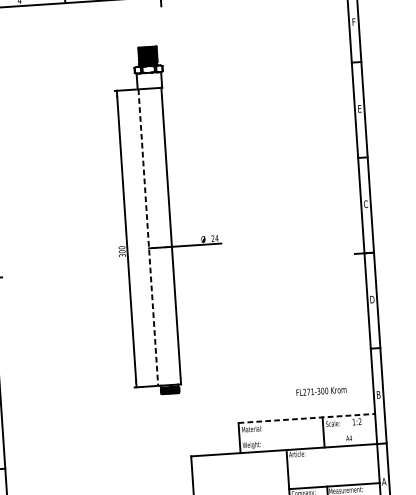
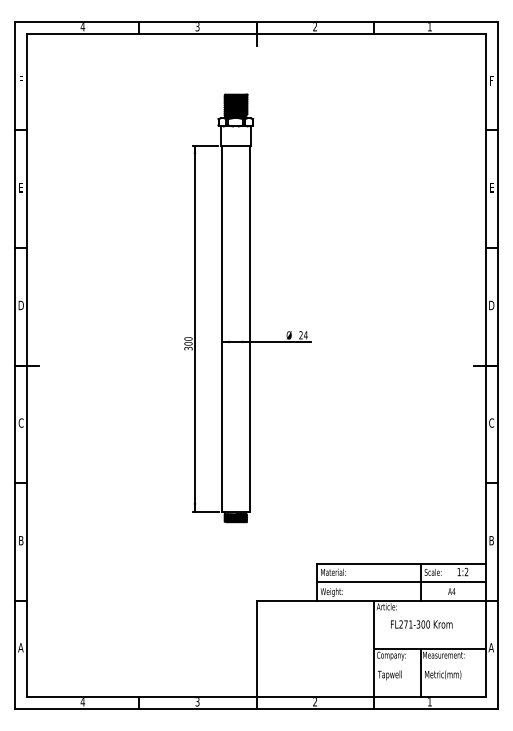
text: (365, 204) -> (491, 305), C -> D
line: (148, 237) -> (221, 328), dashed -> solid
text: (372, 299) -> (491, 422), D -> C
text: (321, 391) -> (421, 624), moved
line: (307, 418) -> (402, 563), dashed -> solid
line: (307, 433) -> (401, 582), added

